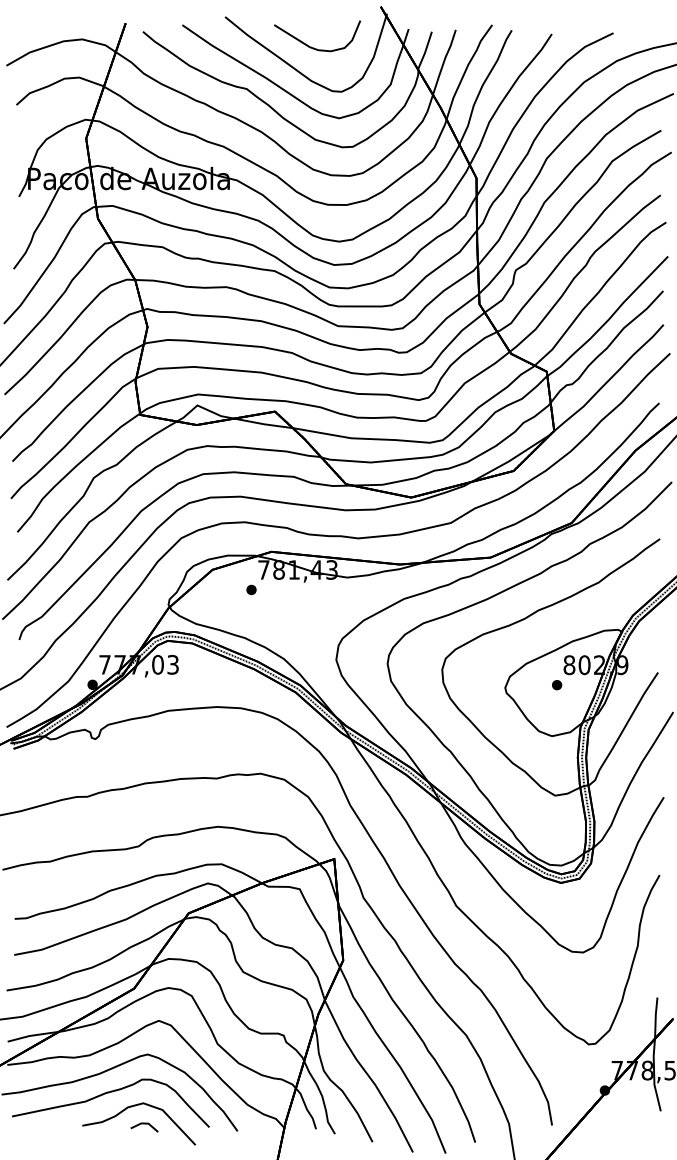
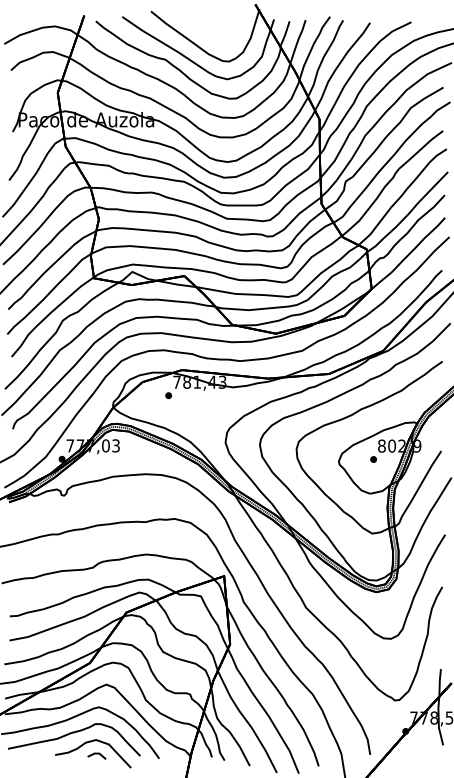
part: (310, 45) -> (208, 30), removed

